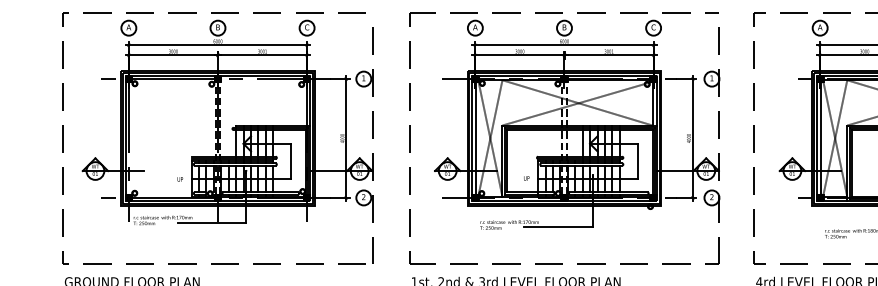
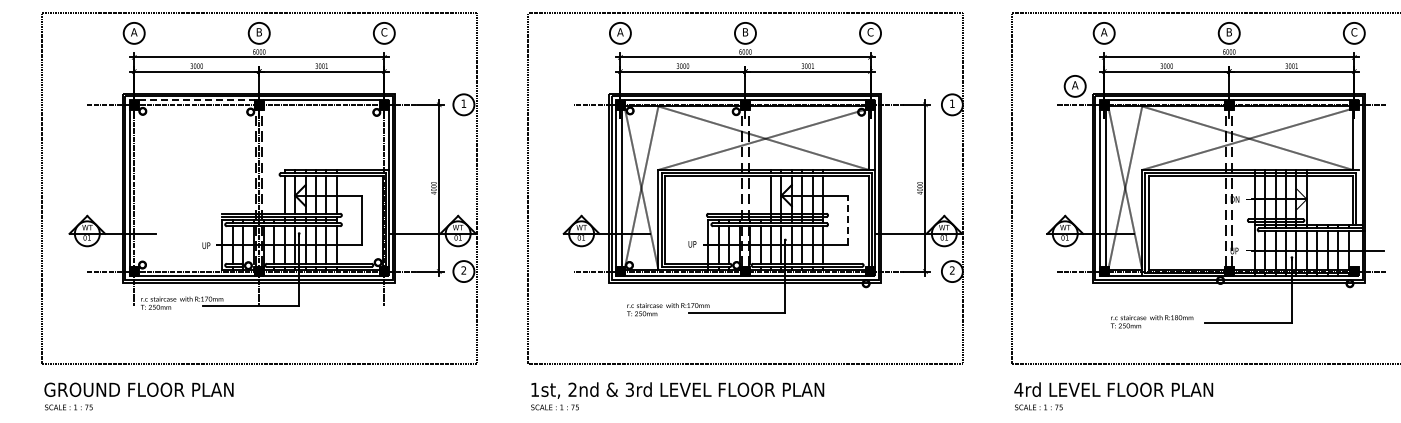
part: (798, 66) -> (1074, 86), added
line: (173, 76) -> (196, 100), solid -> dashed
line: (637, 161) -> (848, 220), solid -> dashed

